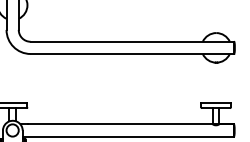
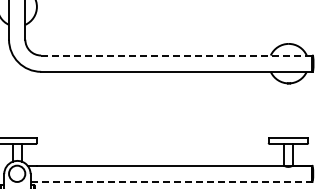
line: (132, 41) -> (176, 55), solid -> dashed
line: (128, 136) -> (171, 182), solid -> dashed

